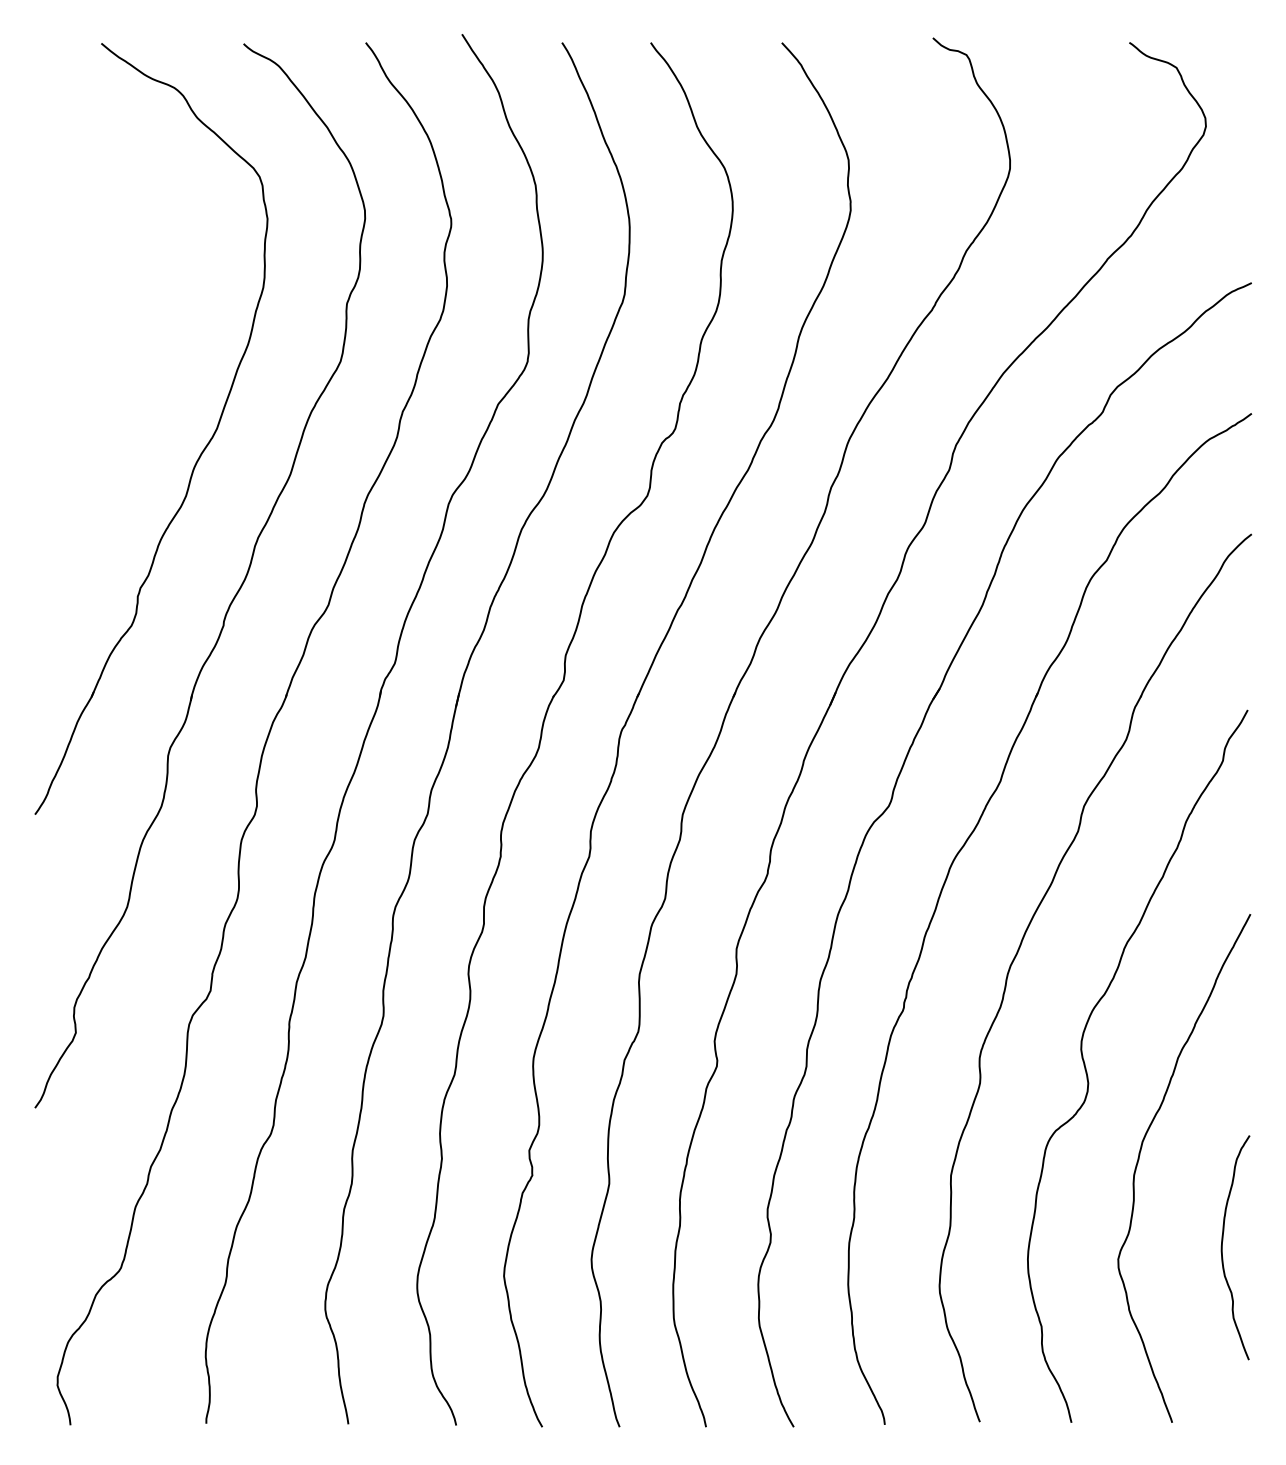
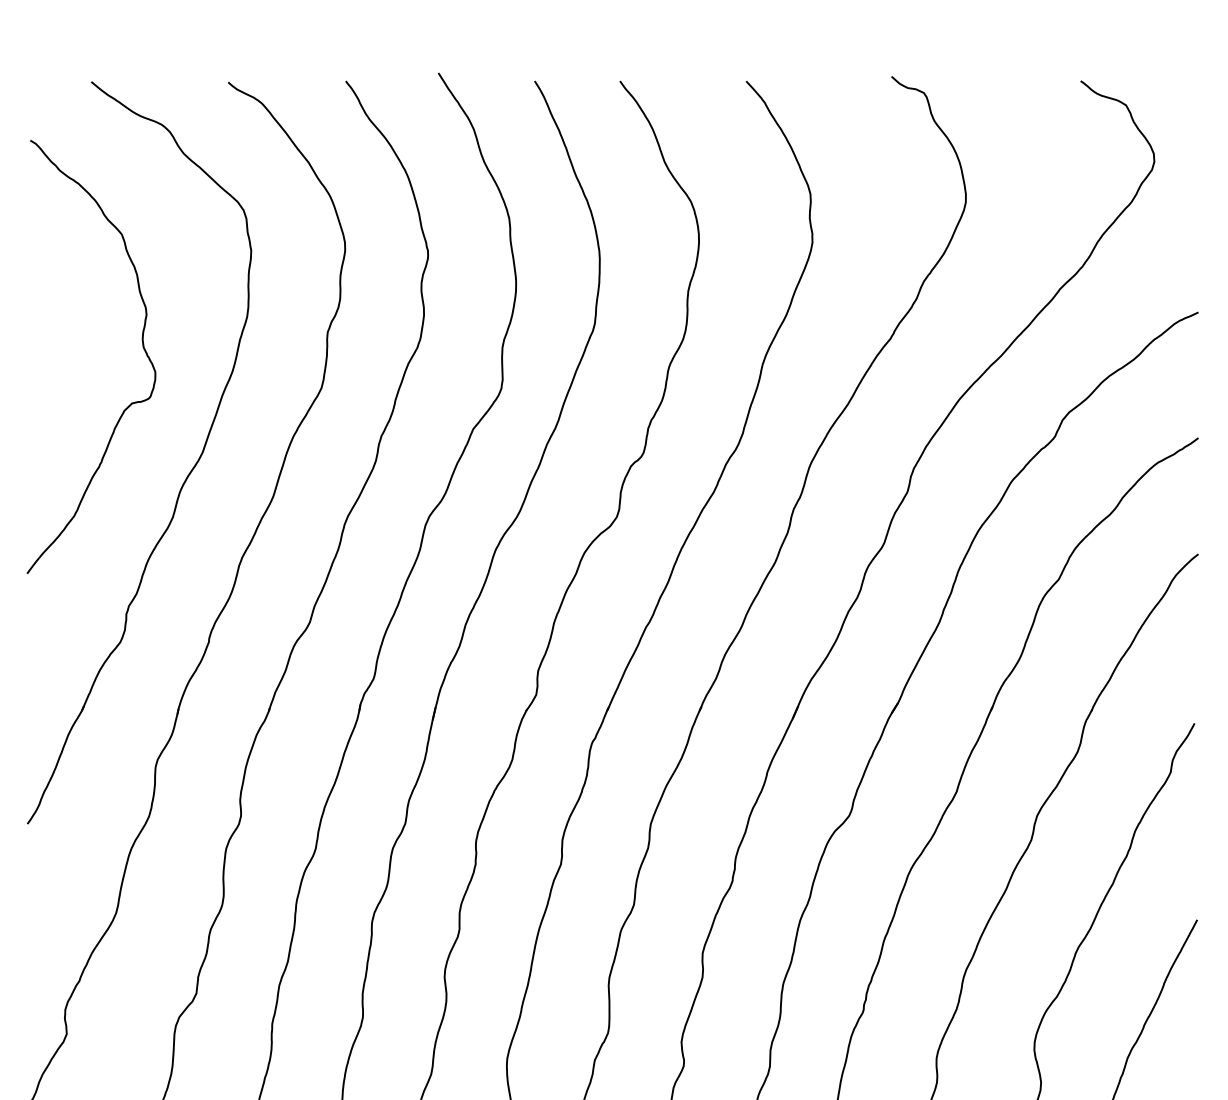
curve: (154, 319) -> (142, 347), added

